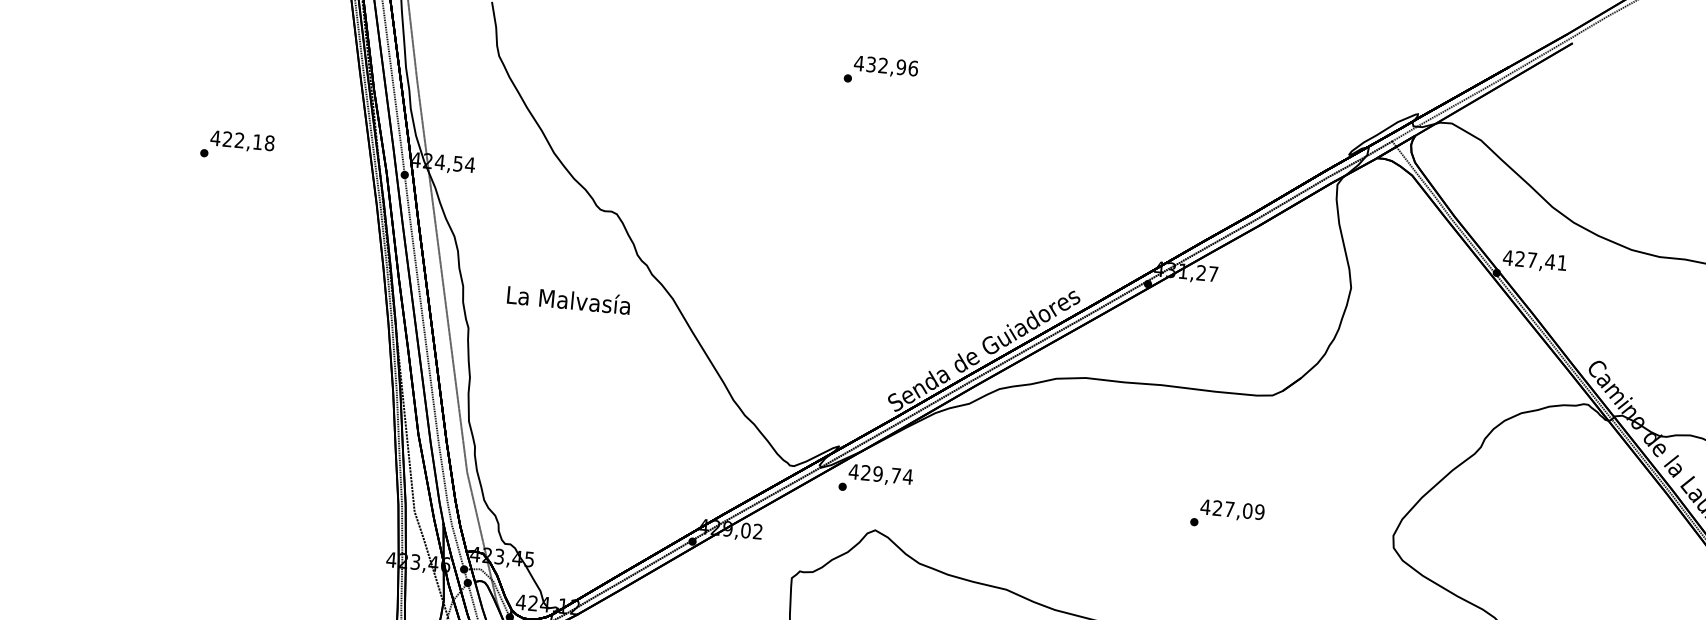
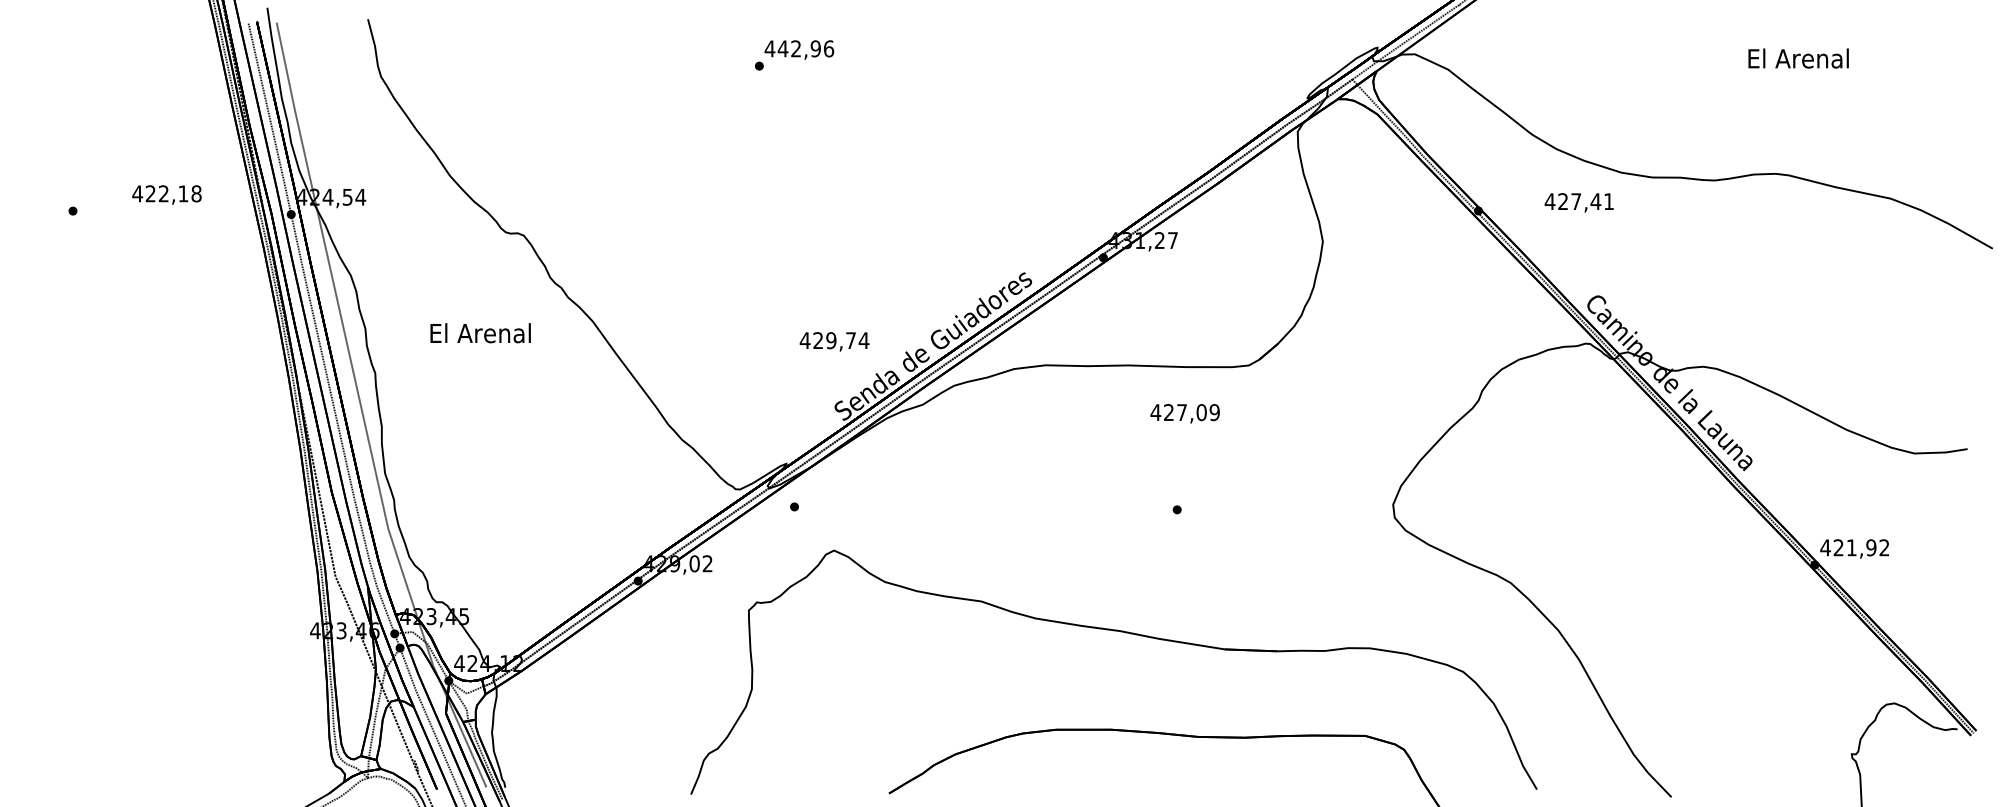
text: (870, 64) -> (782, 48), 432,96 -> 442,96
text: (242, 141) -> (166, 194), moved
text: (1534, 261) -> (1578, 202), moved
text: (568, 299) -> (480, 332), La Malvasía -> El Arenal
text: (880, 475) -> (834, 341), moved
text: (1231, 510) -> (1184, 413), moved

